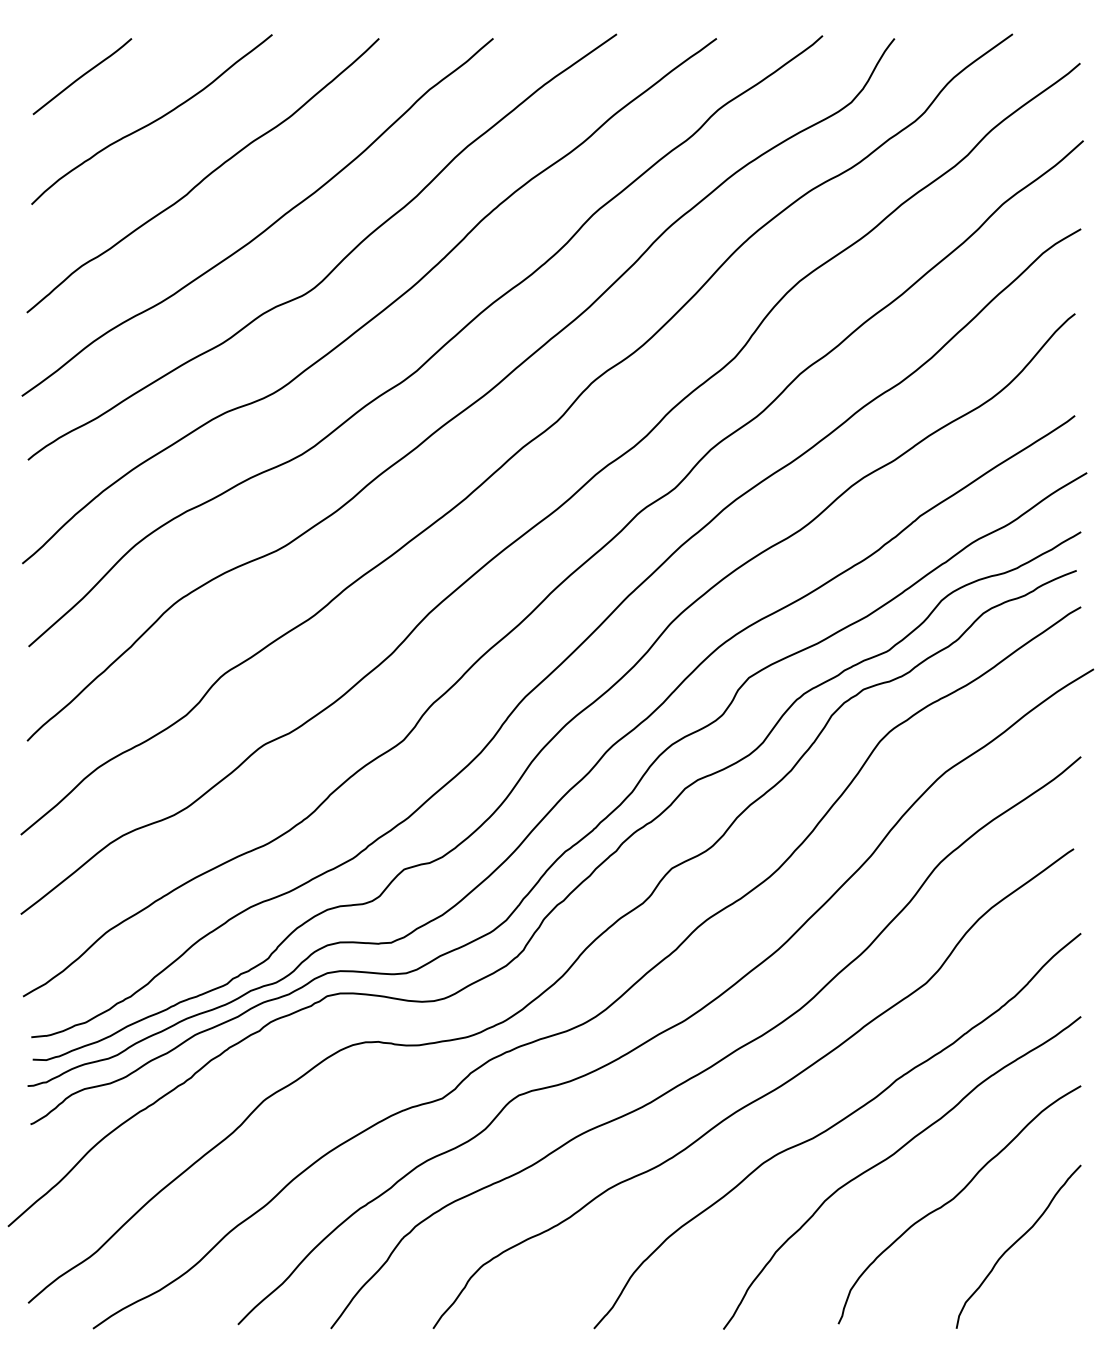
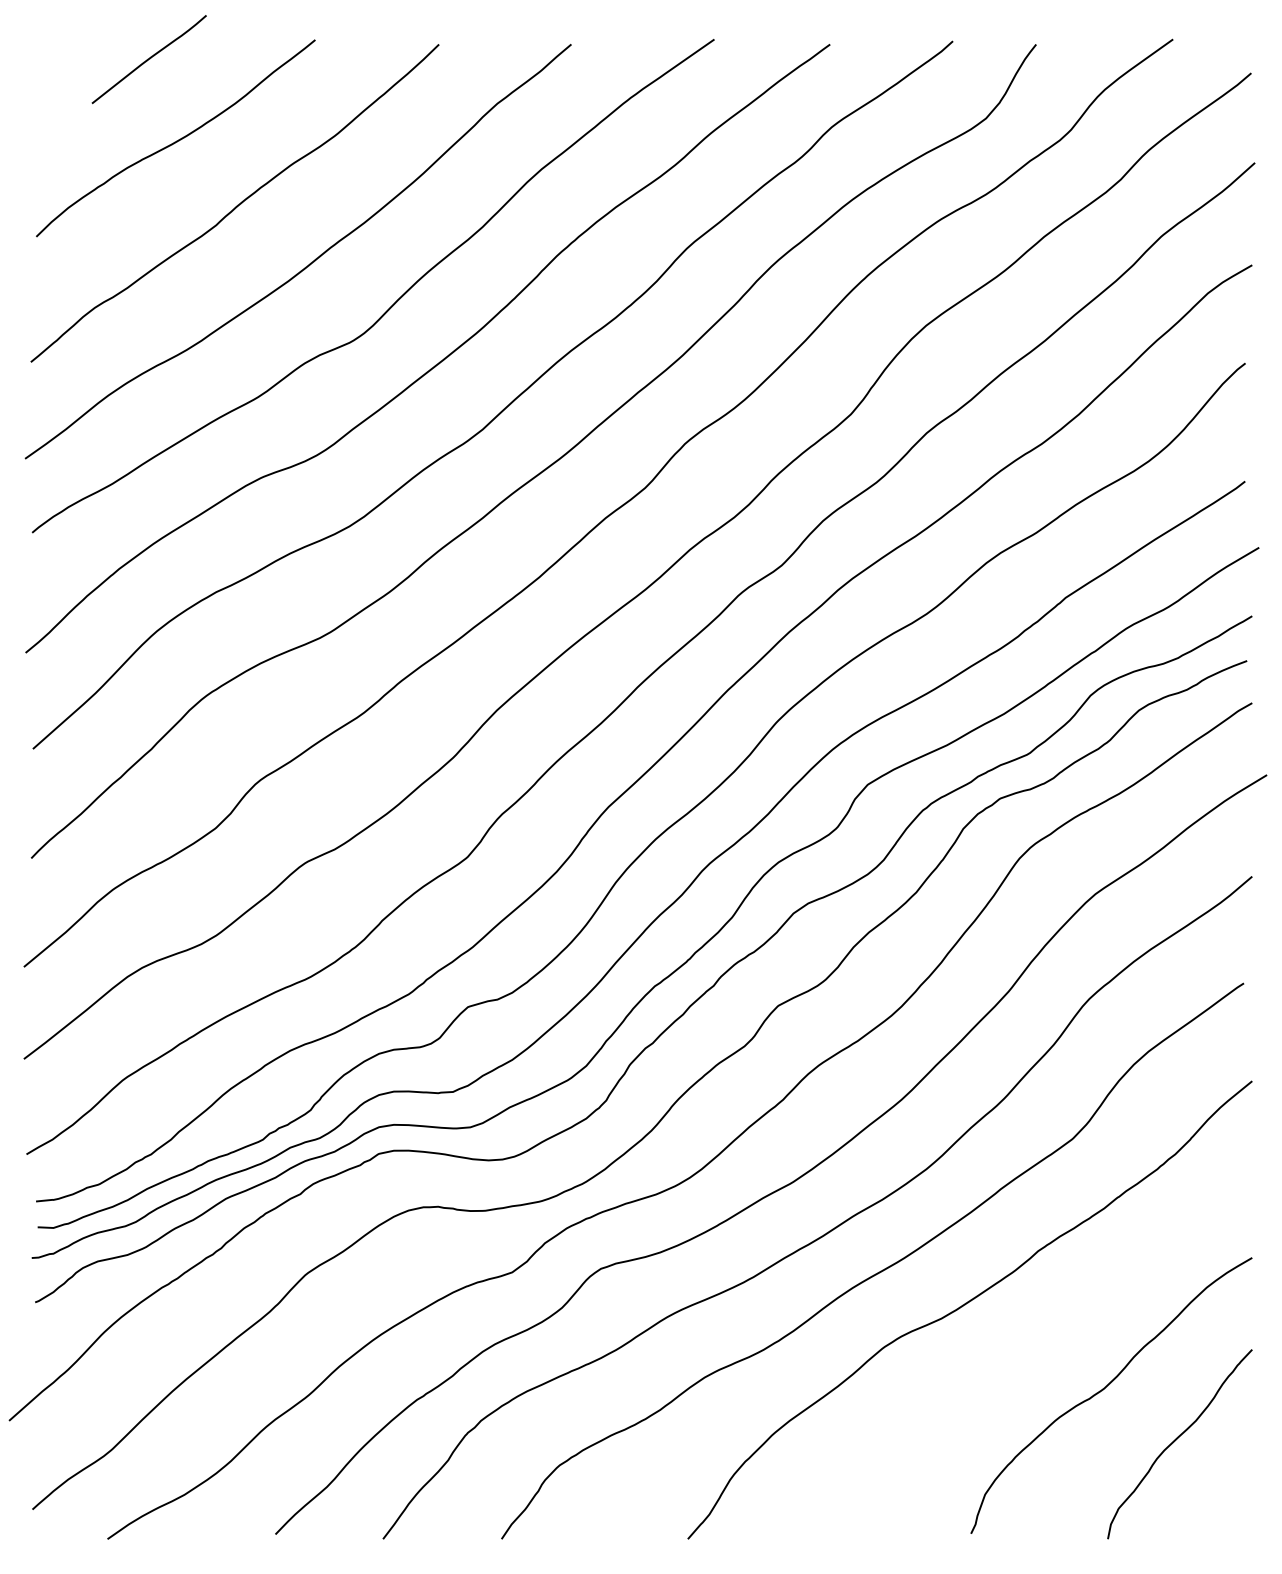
curve: (81, 76) -> (148, 59), moved
curve: (892, 1156) -> (1033, 1339), removed

